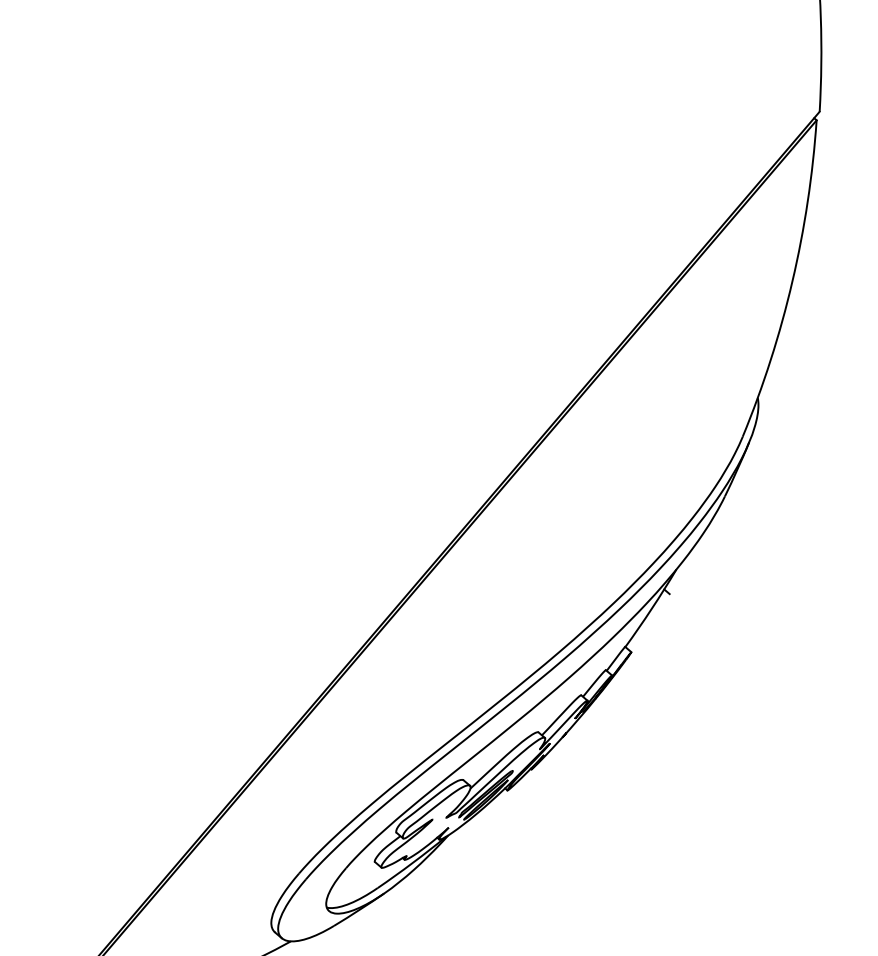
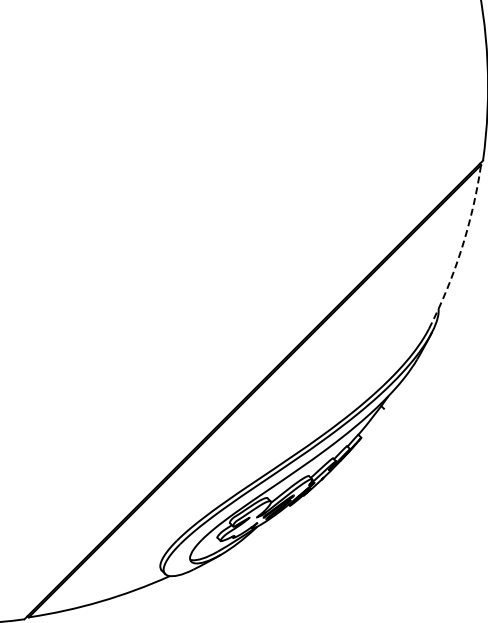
arc: (792, 282) -> (461, 249), solid -> dashed

